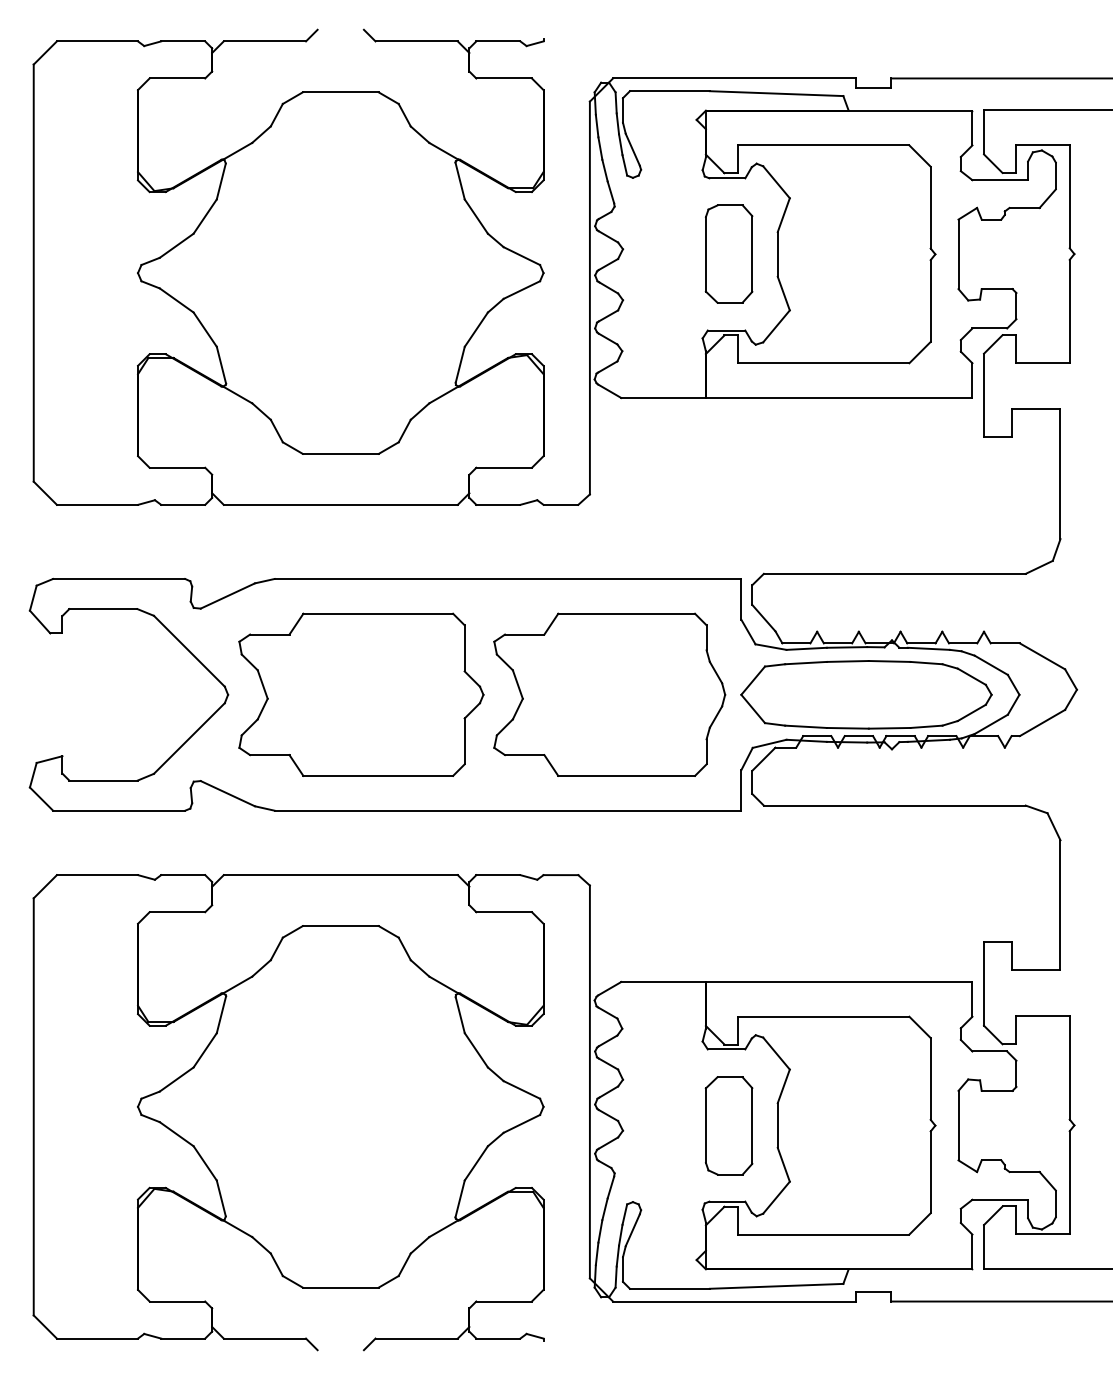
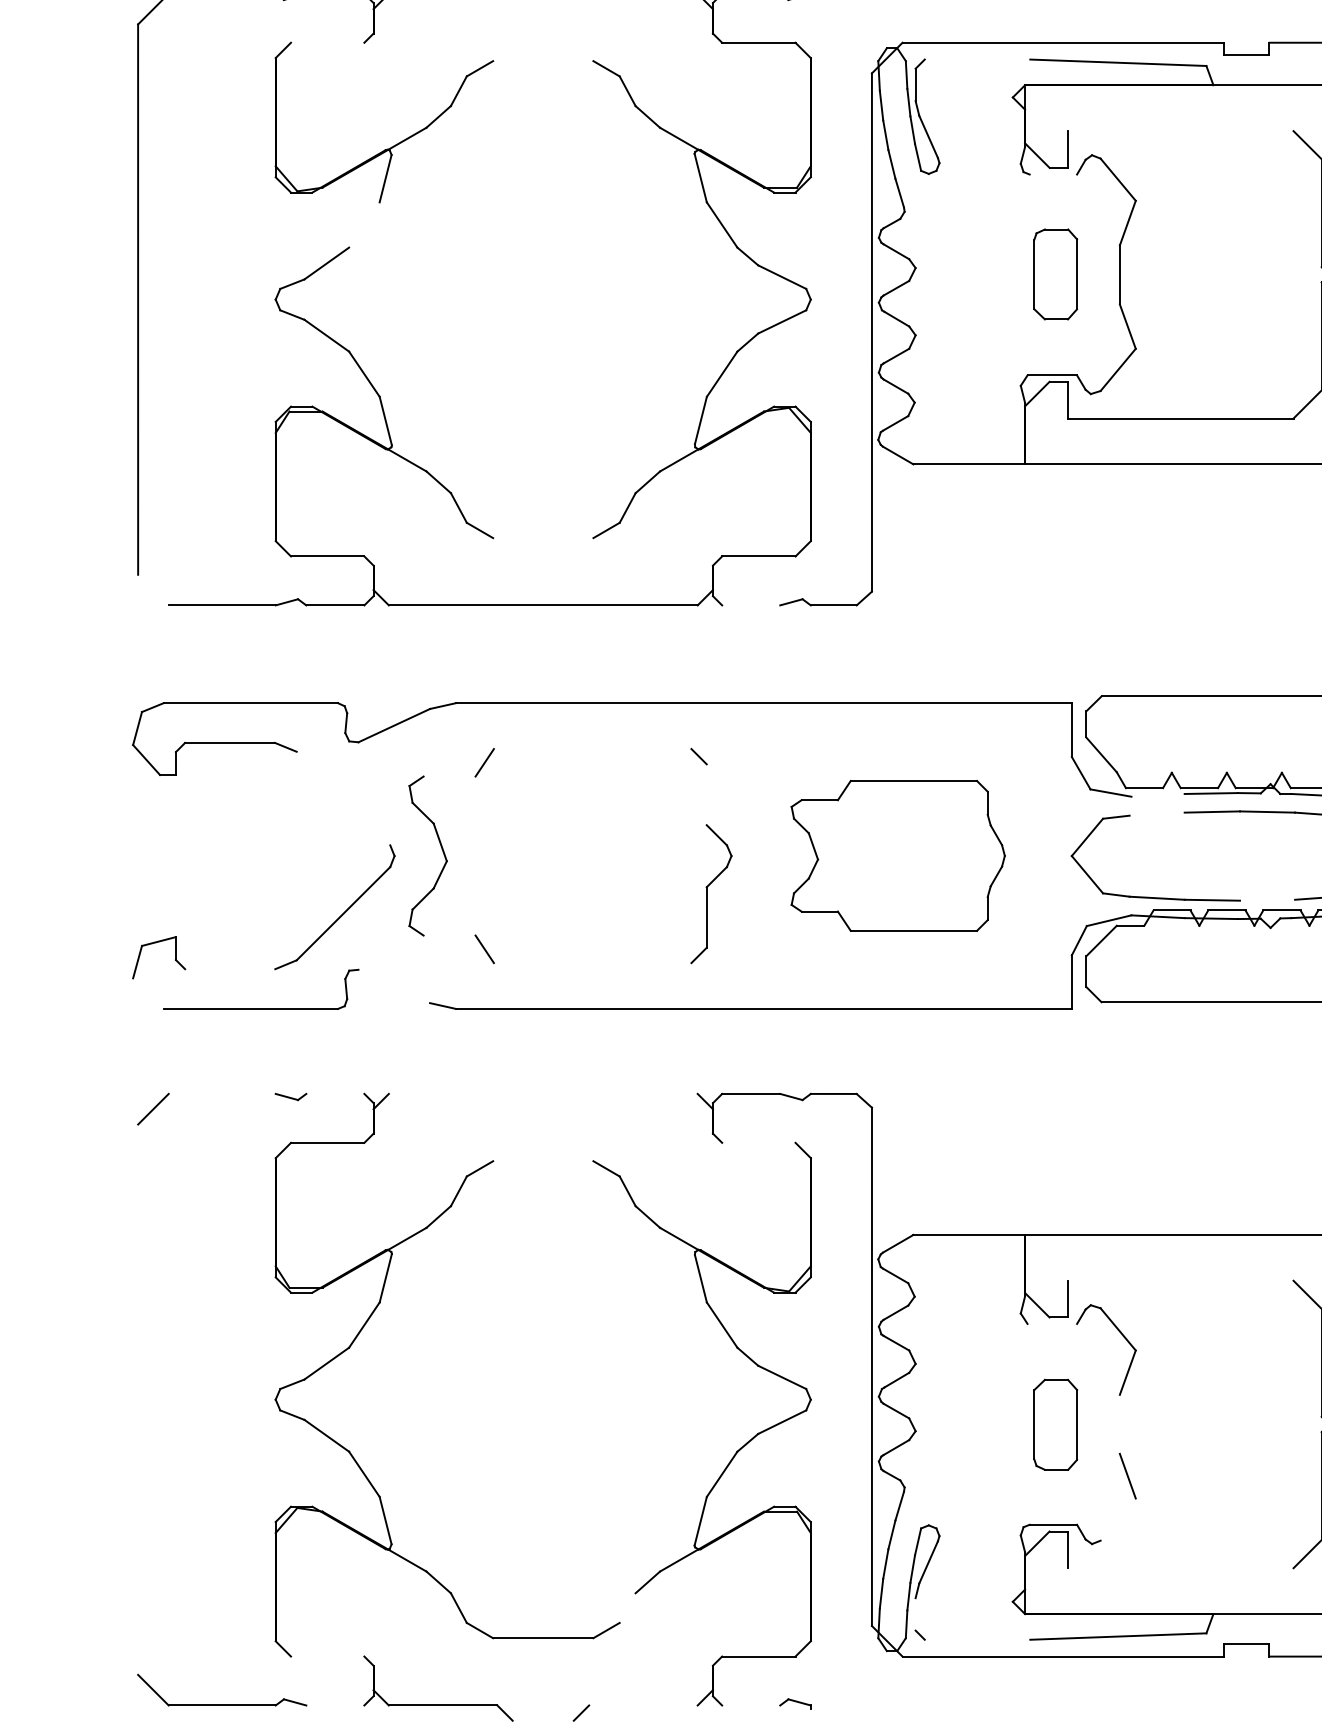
line: (177, 78) -> (327, 42), removed
line: (669, 91) -> (977, 59), removed
line: (340, 92) -> (542, 61), removed
line: (823, 145) -> (1180, 131), removed
line: (727, 178) -> (1053, 174), removed
line: (204, 216) -> (363, 224), removed
part: (728, 253) -> (1054, 273), size x0.7
line: (340, 453) -> (542, 537), removed
line: (44, 492) -> (152, 589), removed
line: (498, 504) -> (751, 604), removed
line: (378, 613) -> (593, 748), removed
line: (269, 634) -> (449, 776), removed
line: (464, 648) -> (706, 794), removed
line: (806, 648) -> (1157, 794), removed
line: (188, 650) -> (342, 797), removed
line: (805, 662) -> (1156, 813), removed
part: (609, 694) -> (897, 855), size x0.7
line: (889, 727) -> (1267, 899), removed
line: (269, 755) -> (449, 936), removed
line: (378, 775) -> (593, 962), removed
line: (103, 780) -> (230, 969), removed
line: (227, 793) -> (393, 986), removed
line: (41, 798) -> (148, 992), removed
line: (97, 875) -> (222, 1094), removed
line: (183, 875) -> (335, 1094), removed
line: (340, 875) -> (542, 1094), removed
line: (503, 912) -> (757, 1143), removed
line: (340, 926) -> (542, 1161), removed
line: (823, 1016) -> (1180, 1280), removed
line: (726, 1049) -> (1052, 1324), removed
line: (33, 1106) -> (137, 1399), removed
part: (728, 1125) -> (1054, 1424), size x0.7
line: (777, 1125) -> (1119, 1424), removed
line: (776, 1197) -> (1118, 1519), removed
line: (823, 1234) -> (1180, 1568), removed
line: (404, 1264) -> (627, 1607), removed
line: (622, 1269) -> (914, 1614), removed
line: (669, 1288) -> (977, 1639), removed
line: (177, 1301) -> (327, 1656), removed
line: (183, 1338) -> (335, 1705), removed
line: (416, 1338) -> (643, 1705), removed
line: (498, 1338) -> (751, 1705), removed

